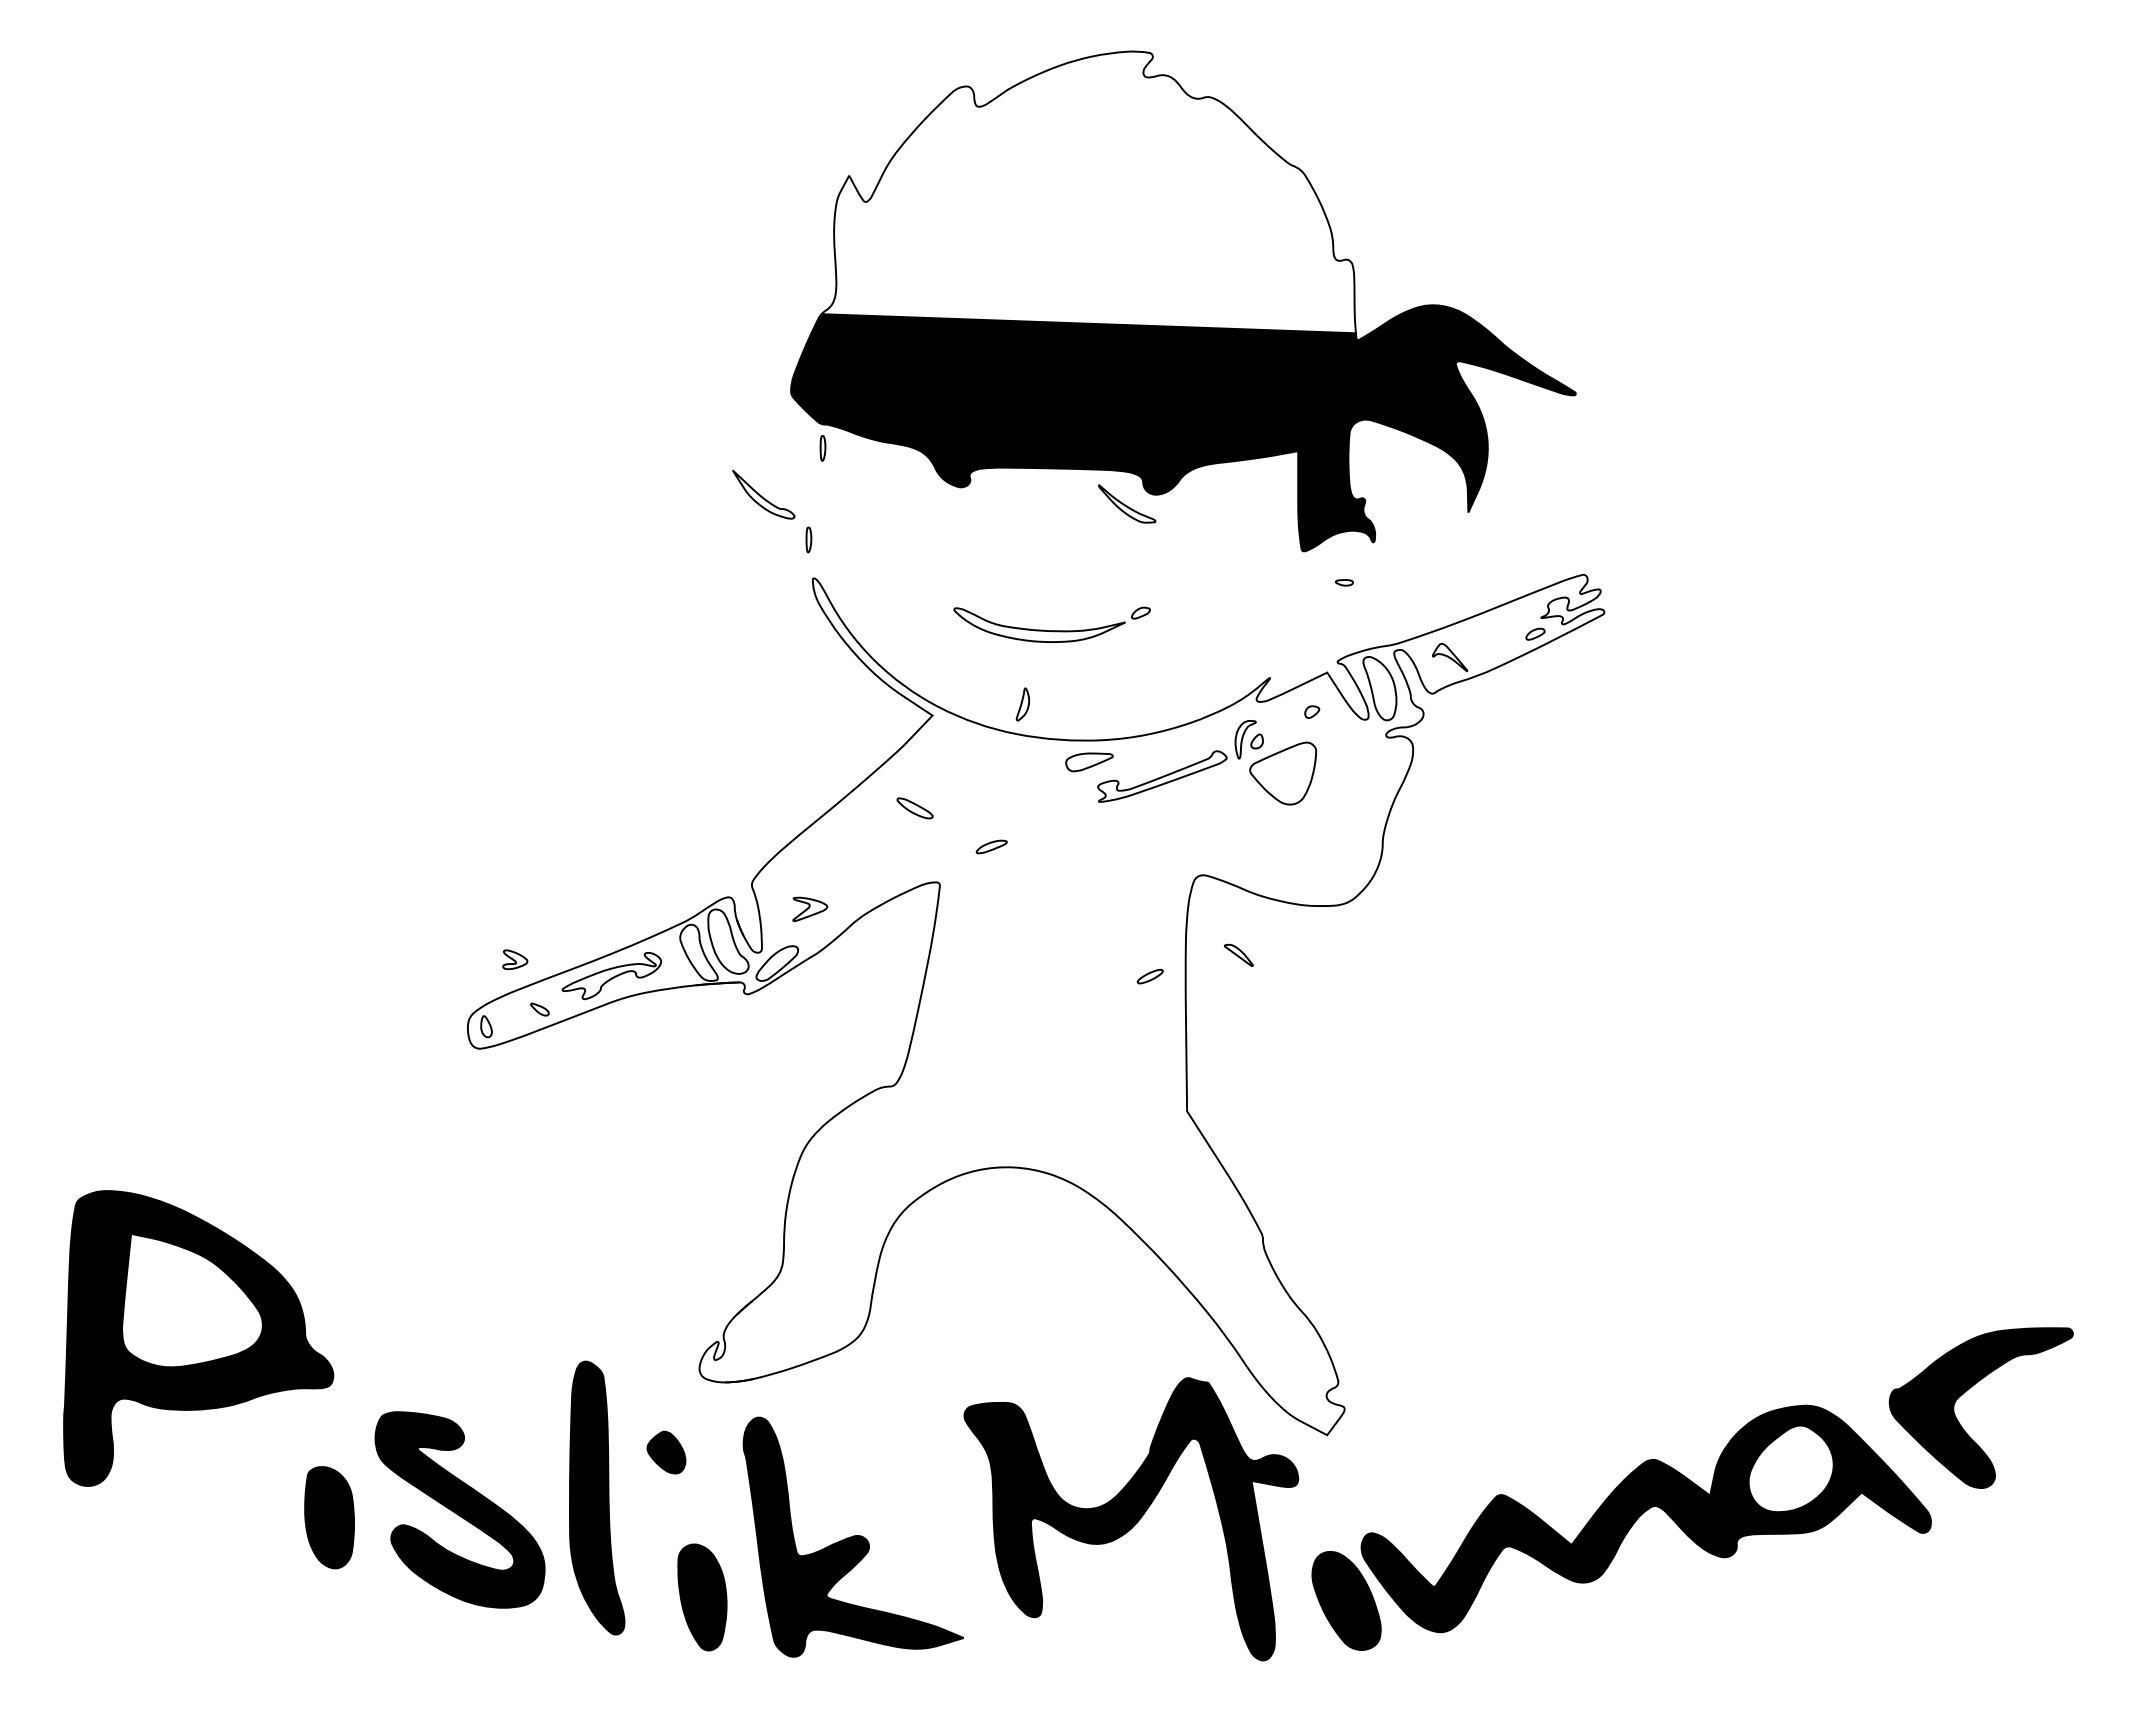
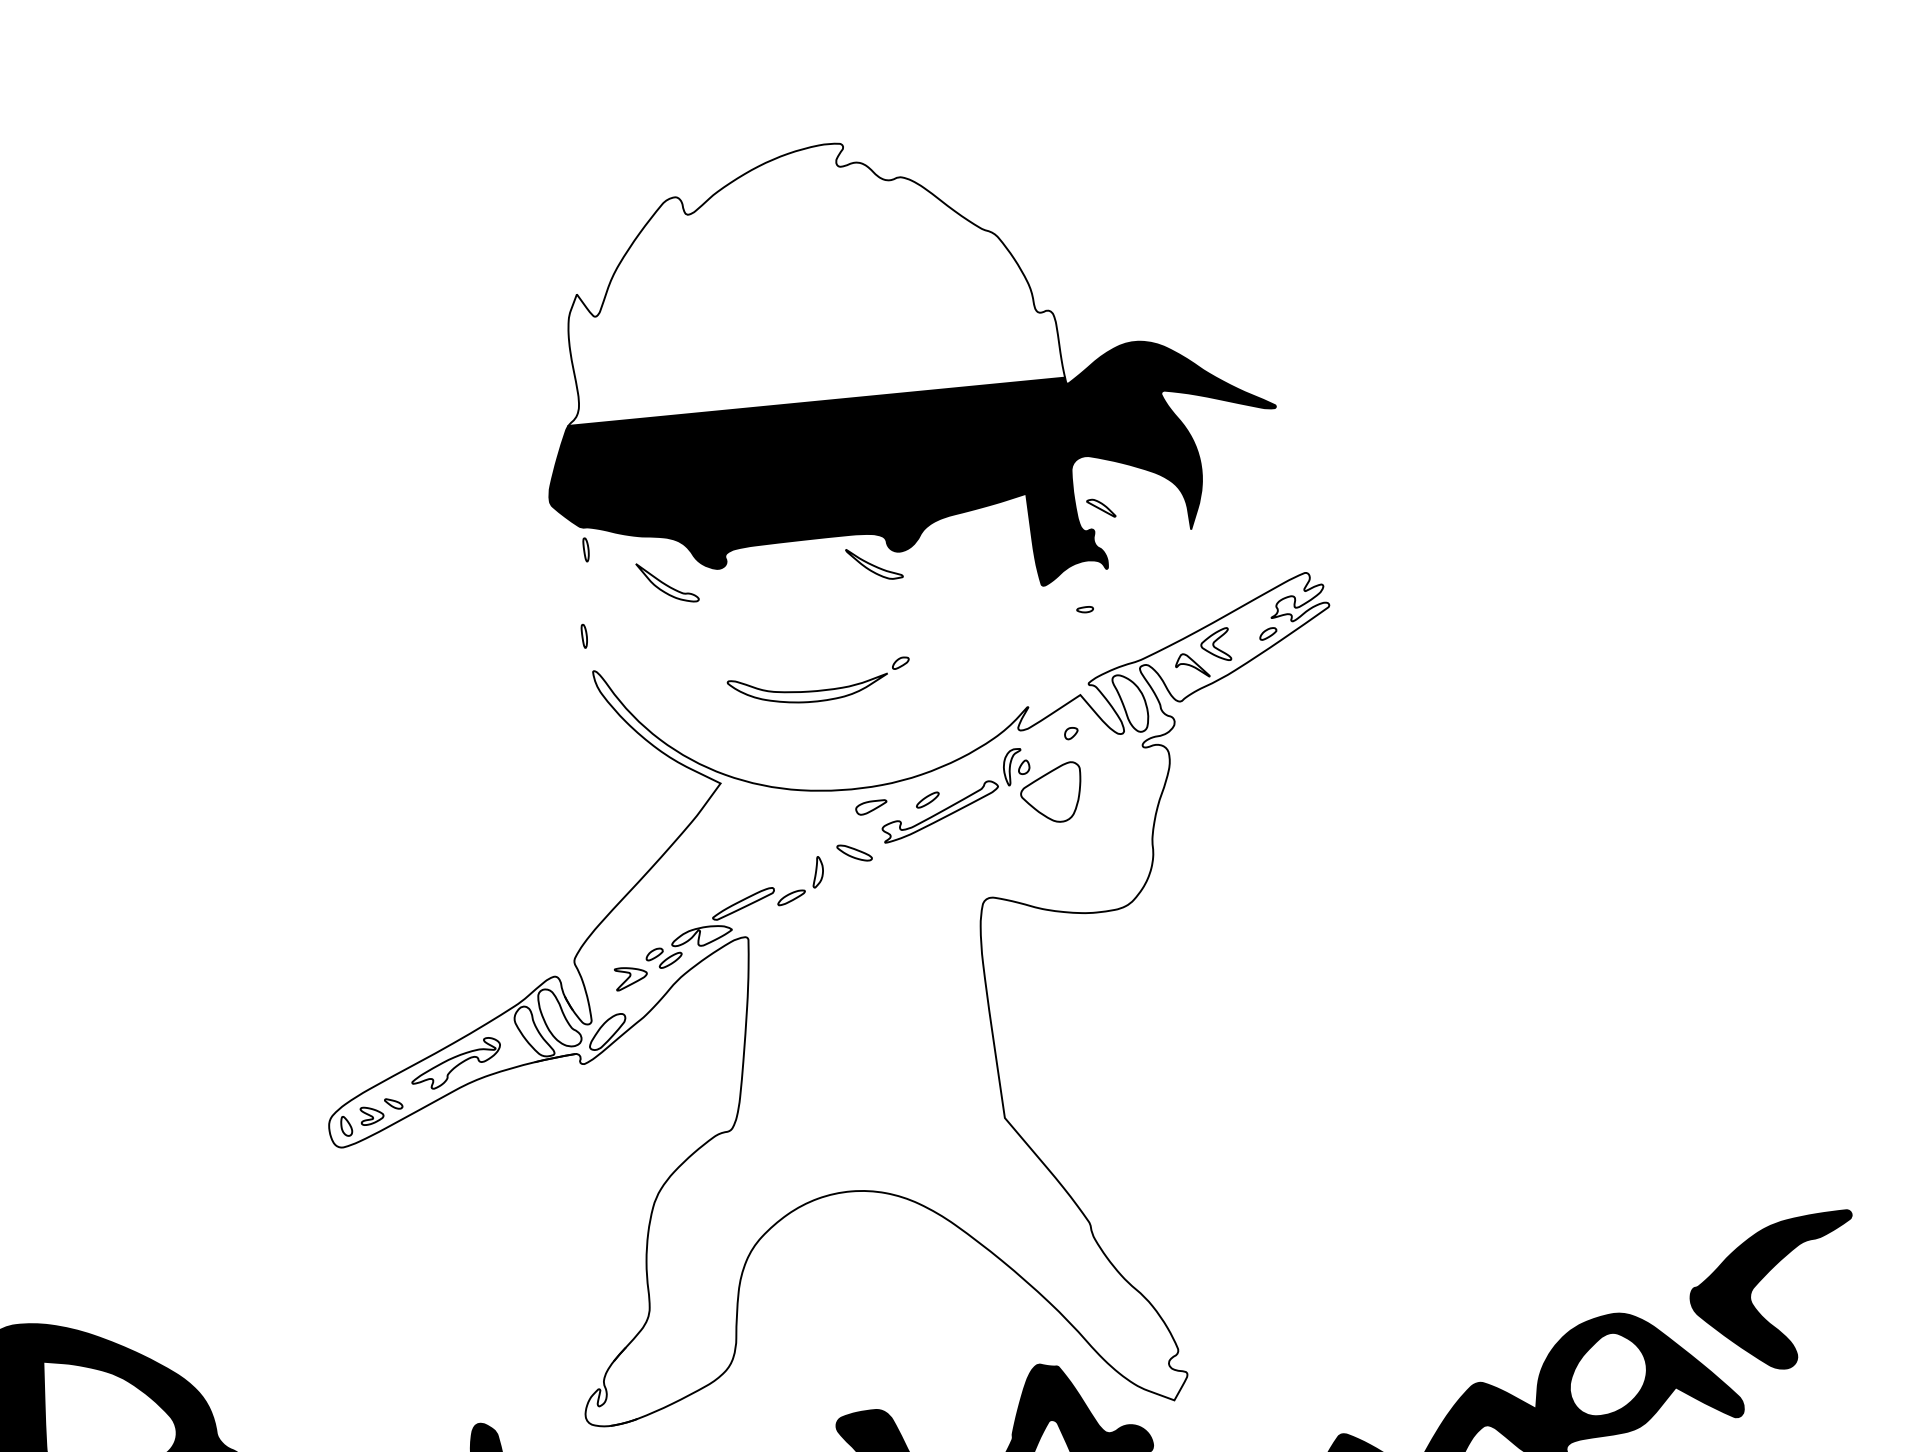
part: (763, 494) -> (667, 582), moved
part: (1477, 639) -> (1215, 645), added
part: (1022, 704) -> (817, 872), moved
part: (1089, 762) -> (871, 807), size x0.71
part: (914, 808) -> (854, 853), moved
part: (901, 868) -> (710, 928), added
part: (1238, 954) -> (1100, 507), moved
part: (515, 959) -> (372, 1115), moved
part: (1149, 976) -> (927, 800), moved

